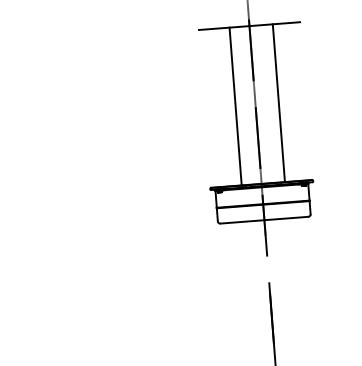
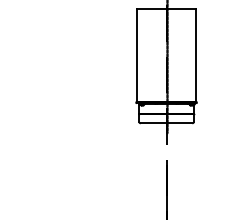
line: (279, 103) -> (196, 55), moved
line: (235, 106) -> (136, 55), moved

